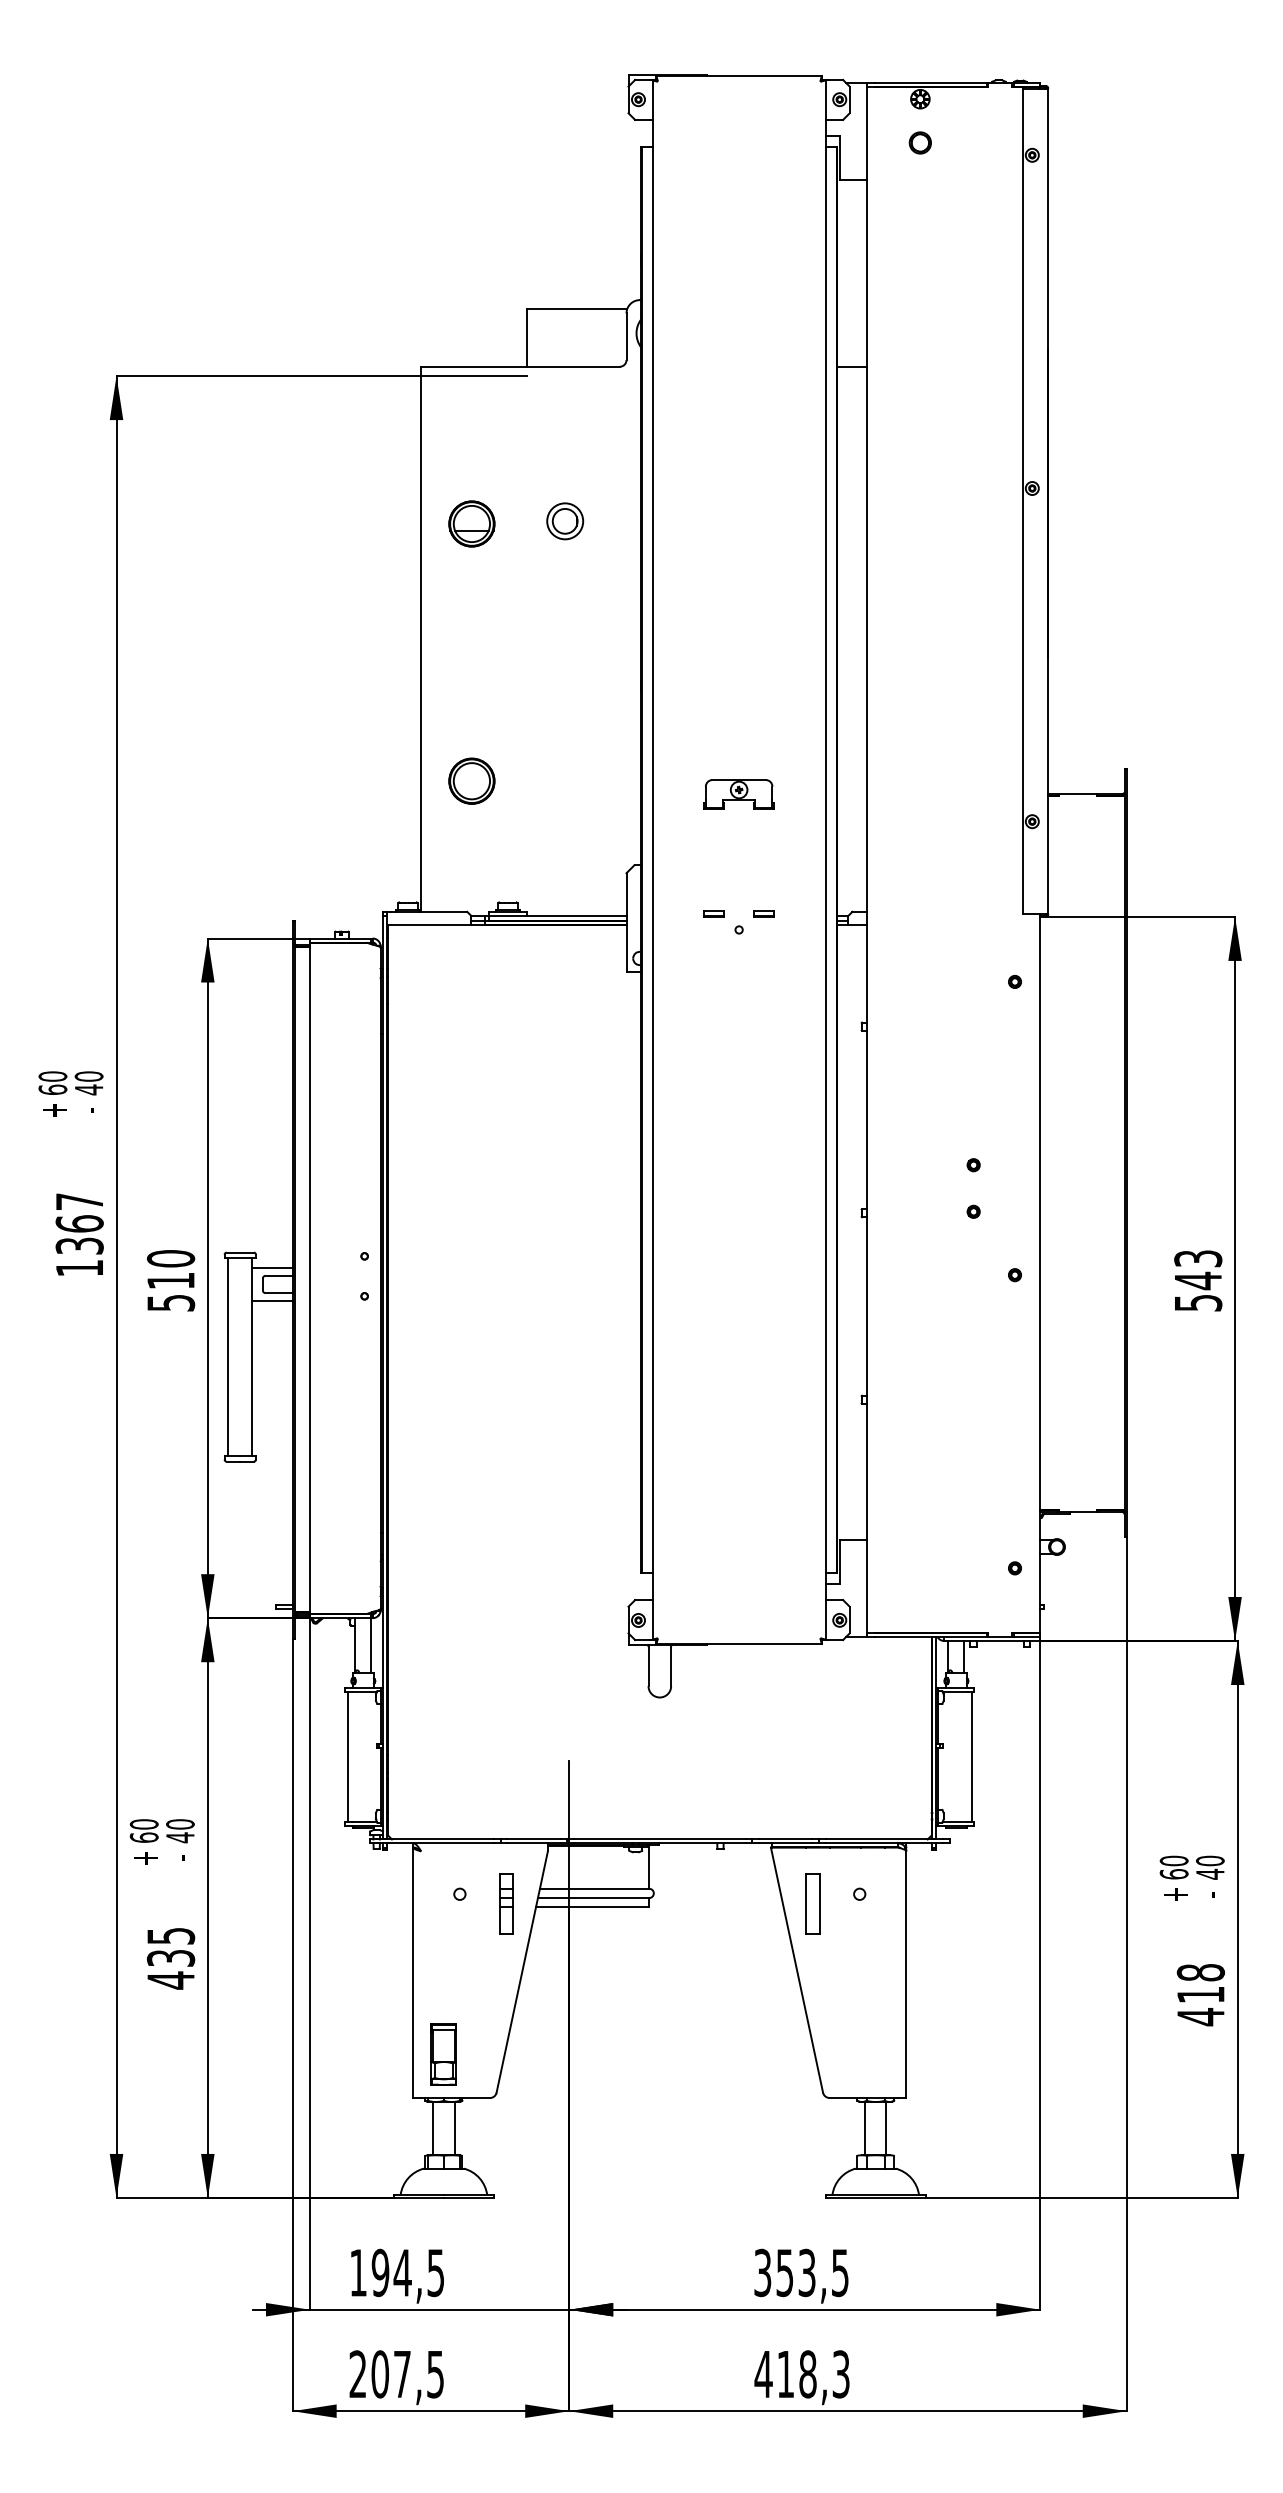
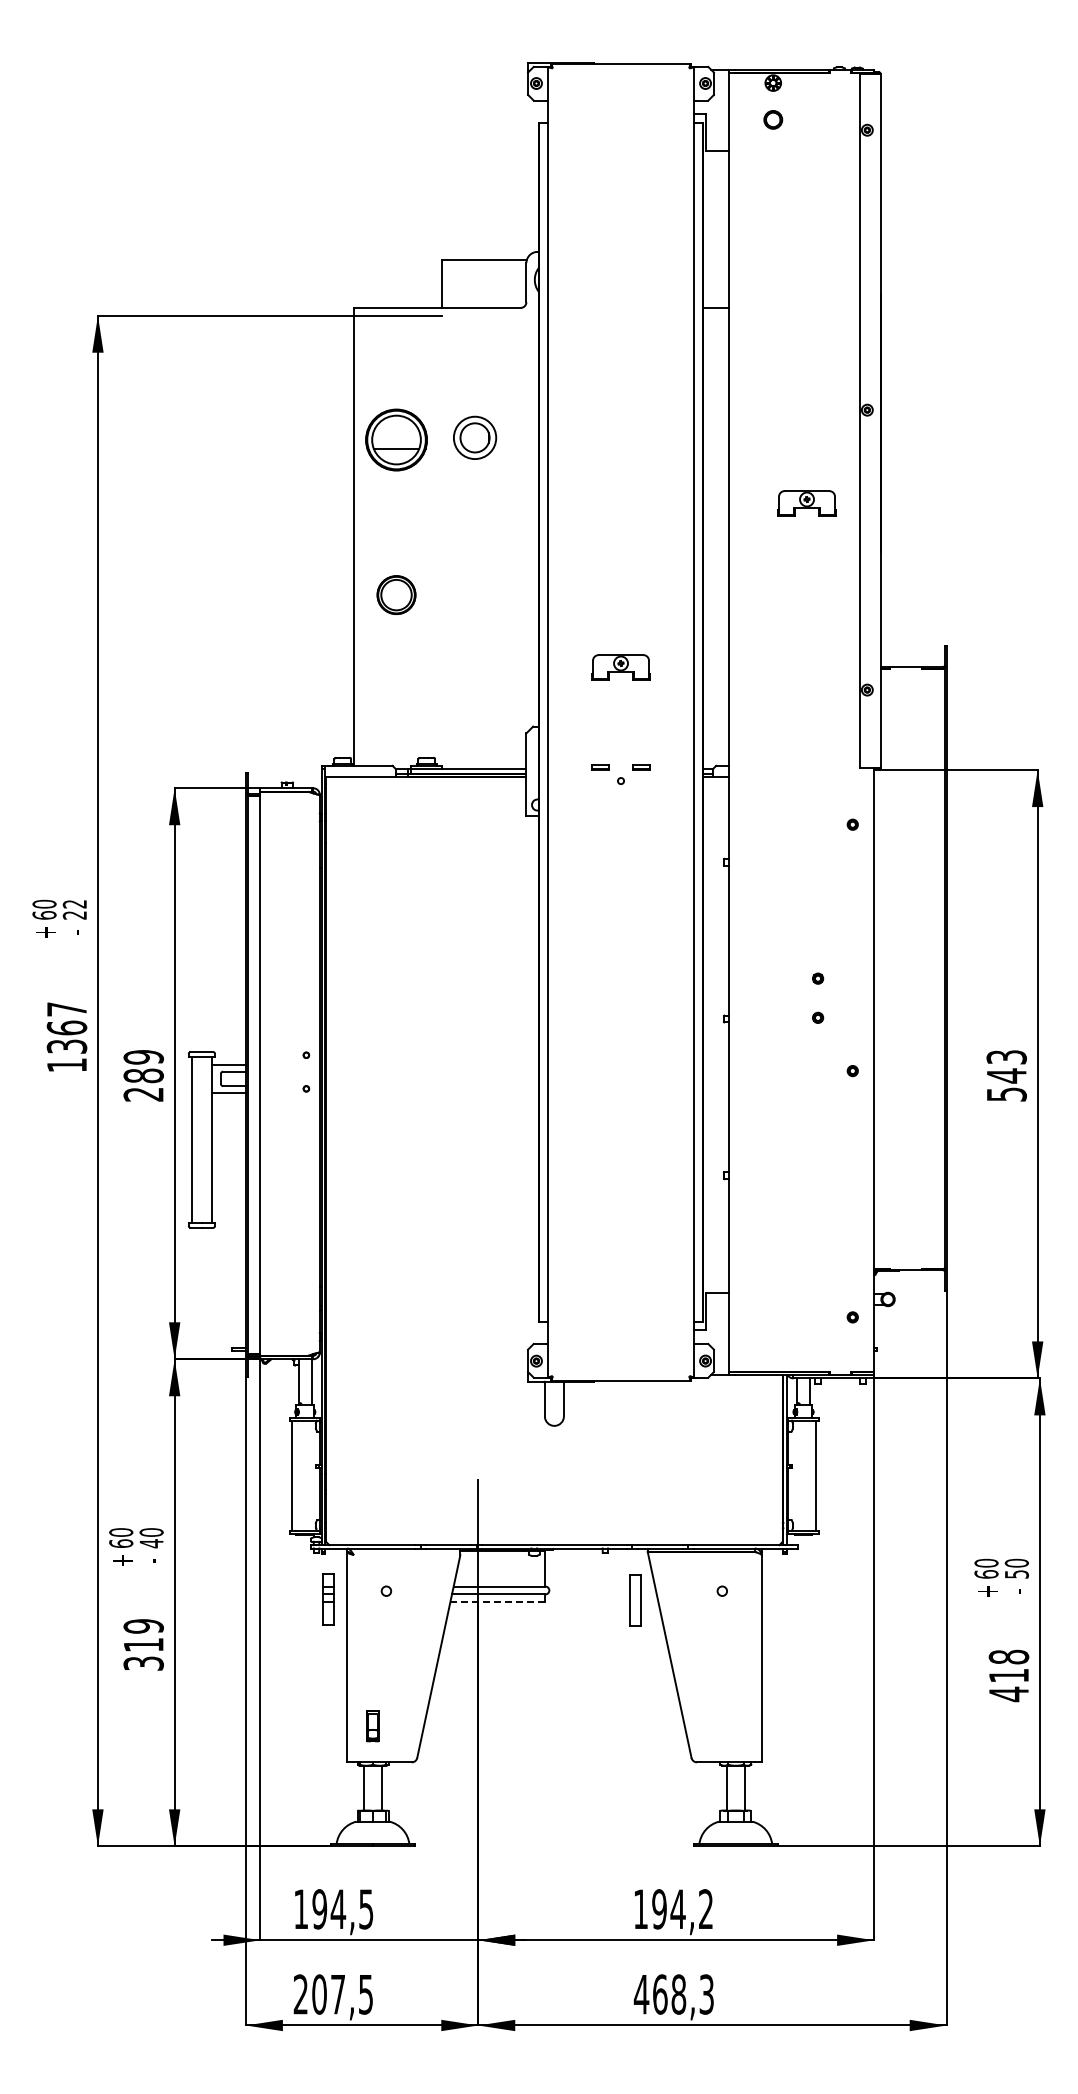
part: (564, 521) -> (474, 437), size x1.4
part: (471, 523) -> (396, 439), size x1.6
part: (959, 599) -> (806, 503), added
part: (471, 780) -> (396, 594), moved
text: (88, 1082) -> (74, 909), 40 -> 22
text: (170, 1280) -> (143, 1075), 510 -> 289
text: (1209, 1874) -> (1016, 1574), 40 -> 50
part: (506, 1904) -> (328, 1599), moved
part: (813, 1904) -> (635, 1600), moved
line: (592, 1907) -> (497, 1602), solid -> dashed
text: (170, 1958) -> (143, 1645), 435 -> 319
part: (443, 2055) -> (372, 1726), size x0.6
text: (801, 2273) -> (673, 1909), 353,5 -> 194,2
text: (786, 2374) -> (660, 1994), 418,3 -> 468,3

